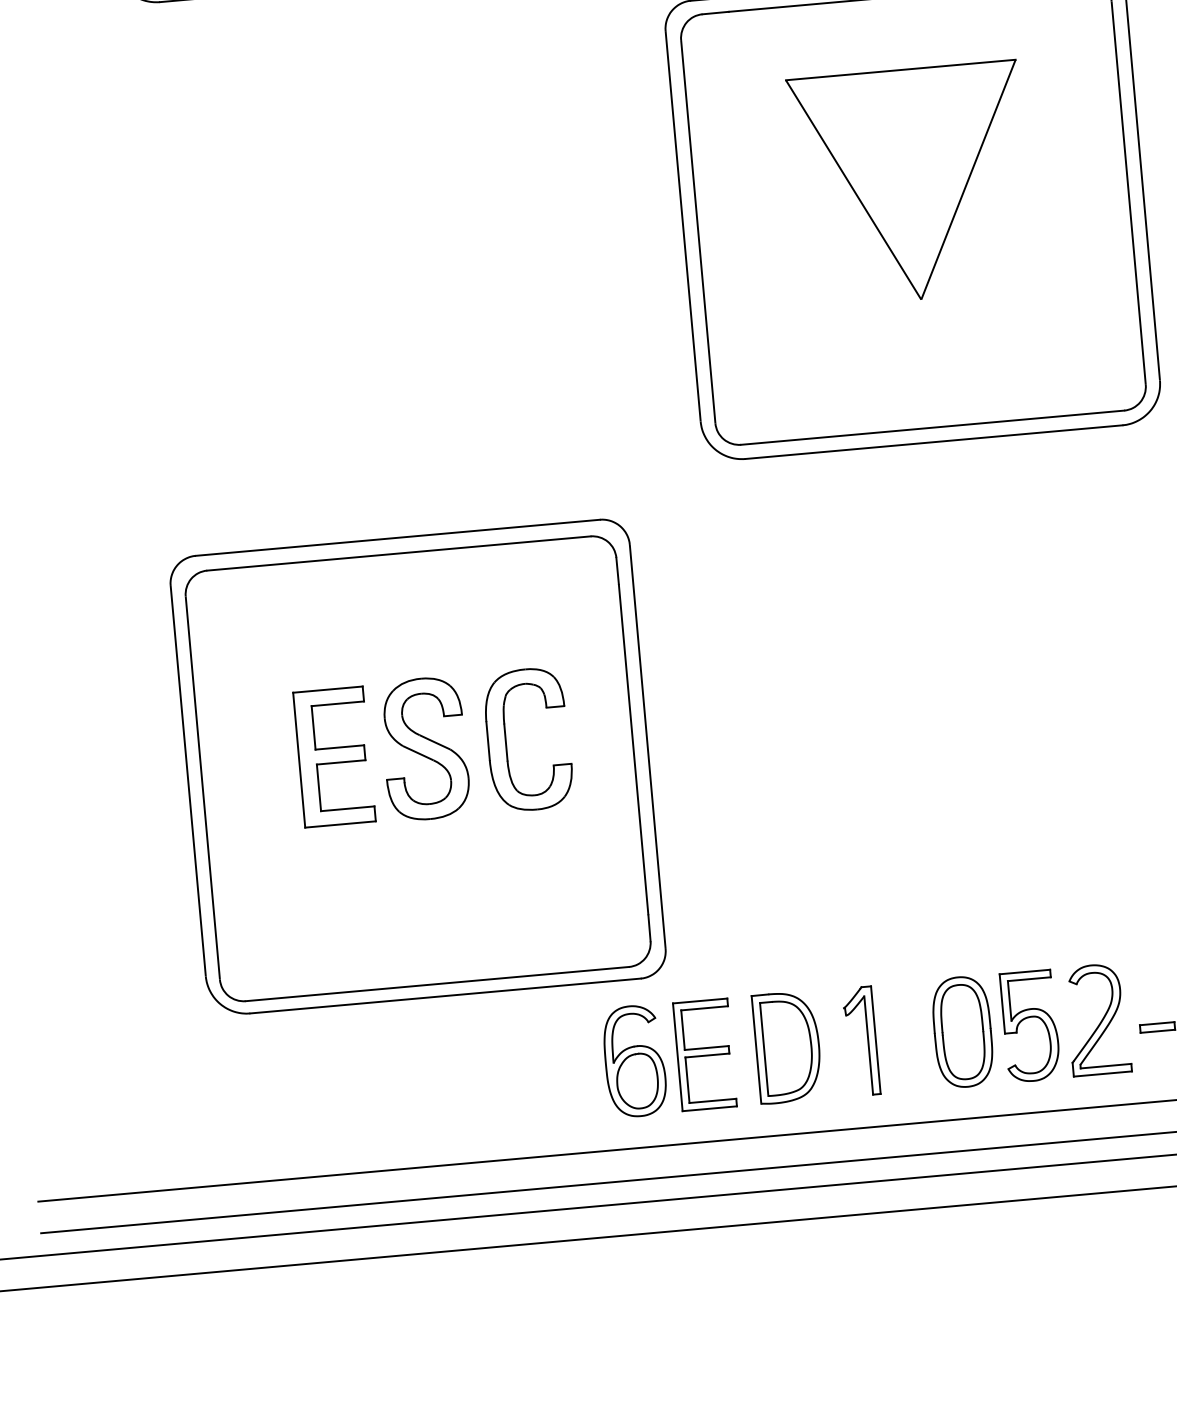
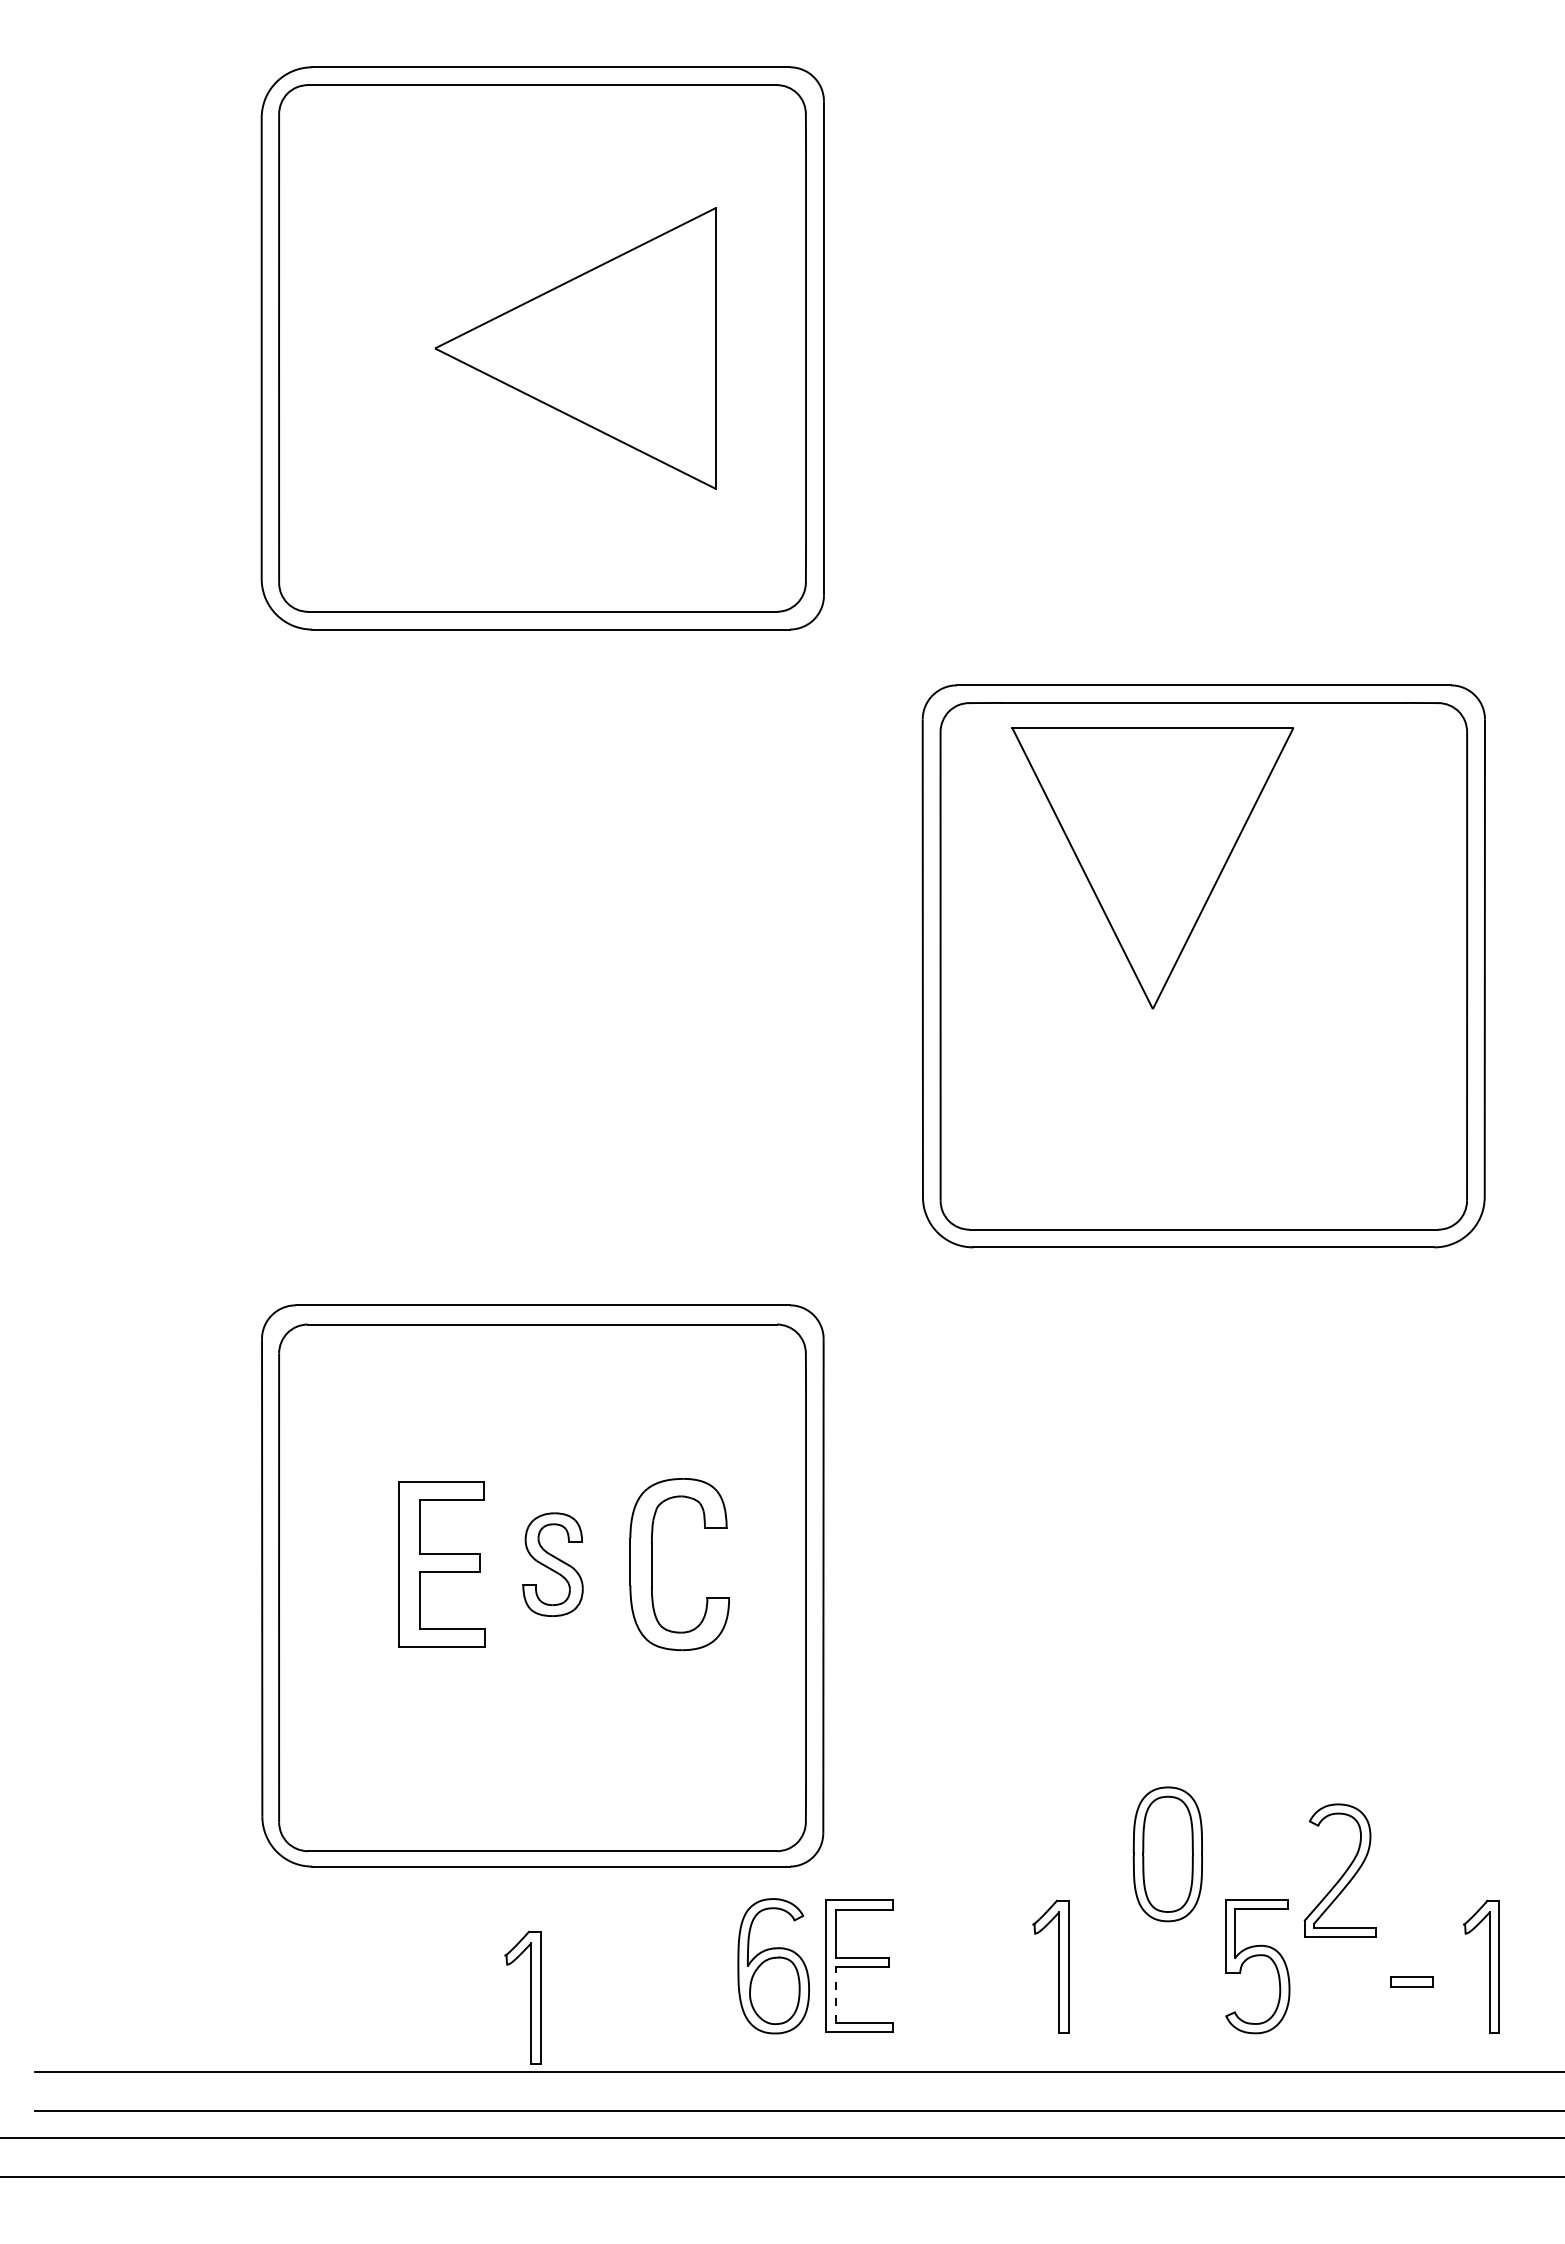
part: (910, 184) -> (1152, 868), moved
part: (424, 748) -> (552, 1564), size x0.6
part: (1097, 1019) -> (1339, 1870), moved
part: (962, 1032) -> (1167, 1854), moved
part: (787, 1047) -> (960, 1965), removed
line: (687, 1079) -> (835, 1994), solid -> dashed
part: (438, 1104) -> (530, 1997), added

